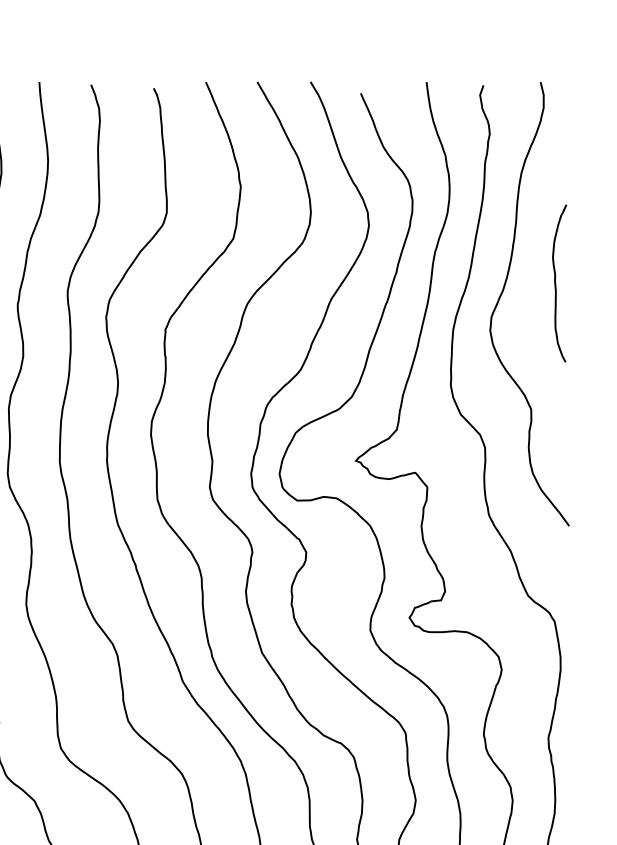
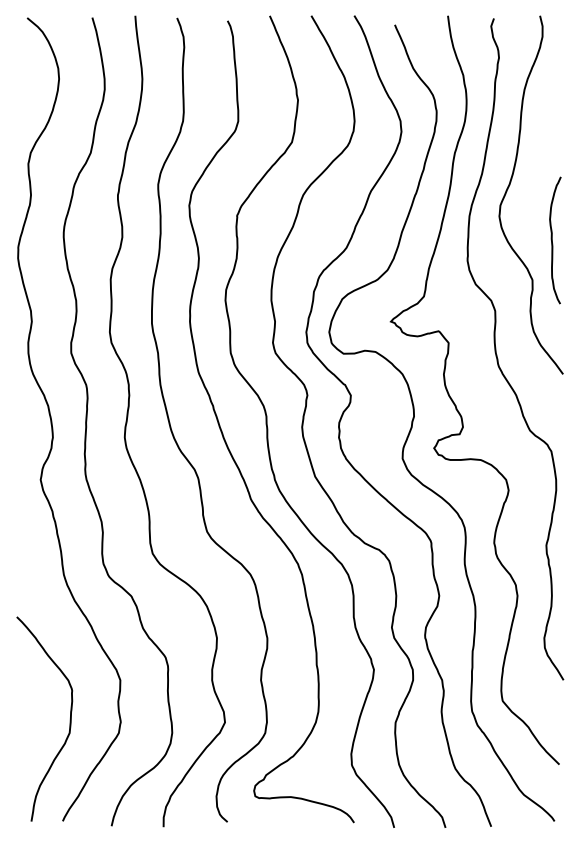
curve: (556, 283) -> (552, 240), moved

